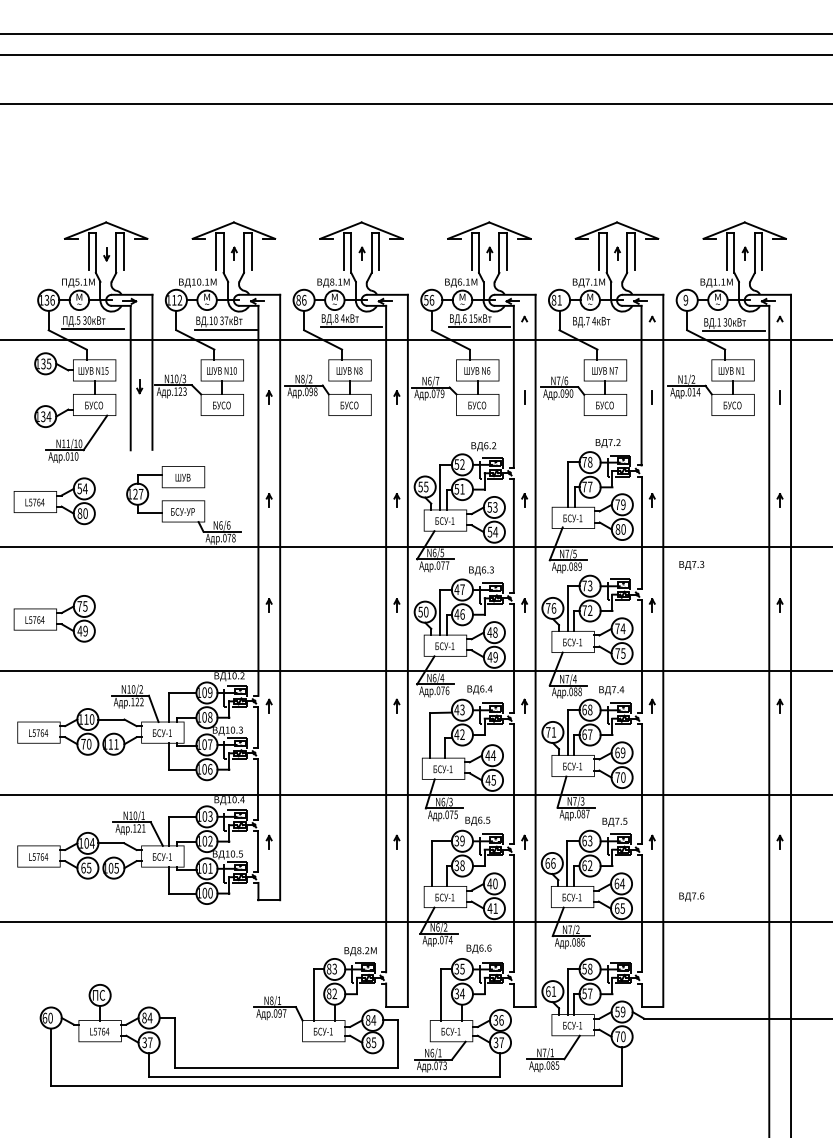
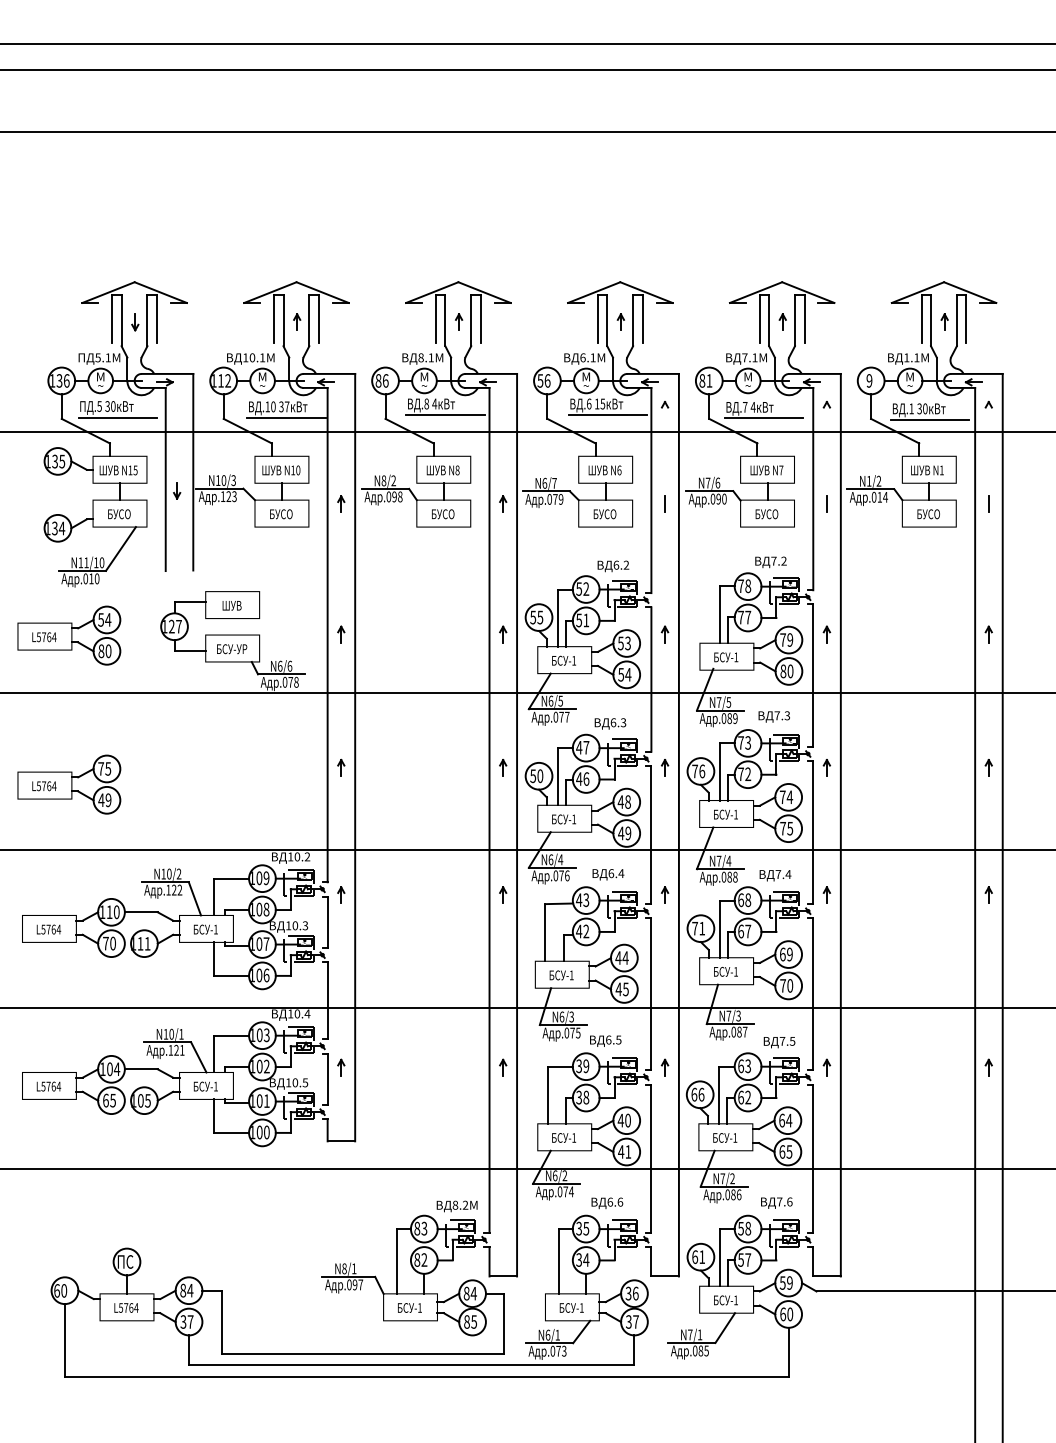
line: (602, 329) -> (763, 417), added
text: (691, 565) -> (773, 717), moved
text: (691, 896) -> (776, 1202), moved
text: (617, 1036) -> (782, 1314), 70 -> 60

